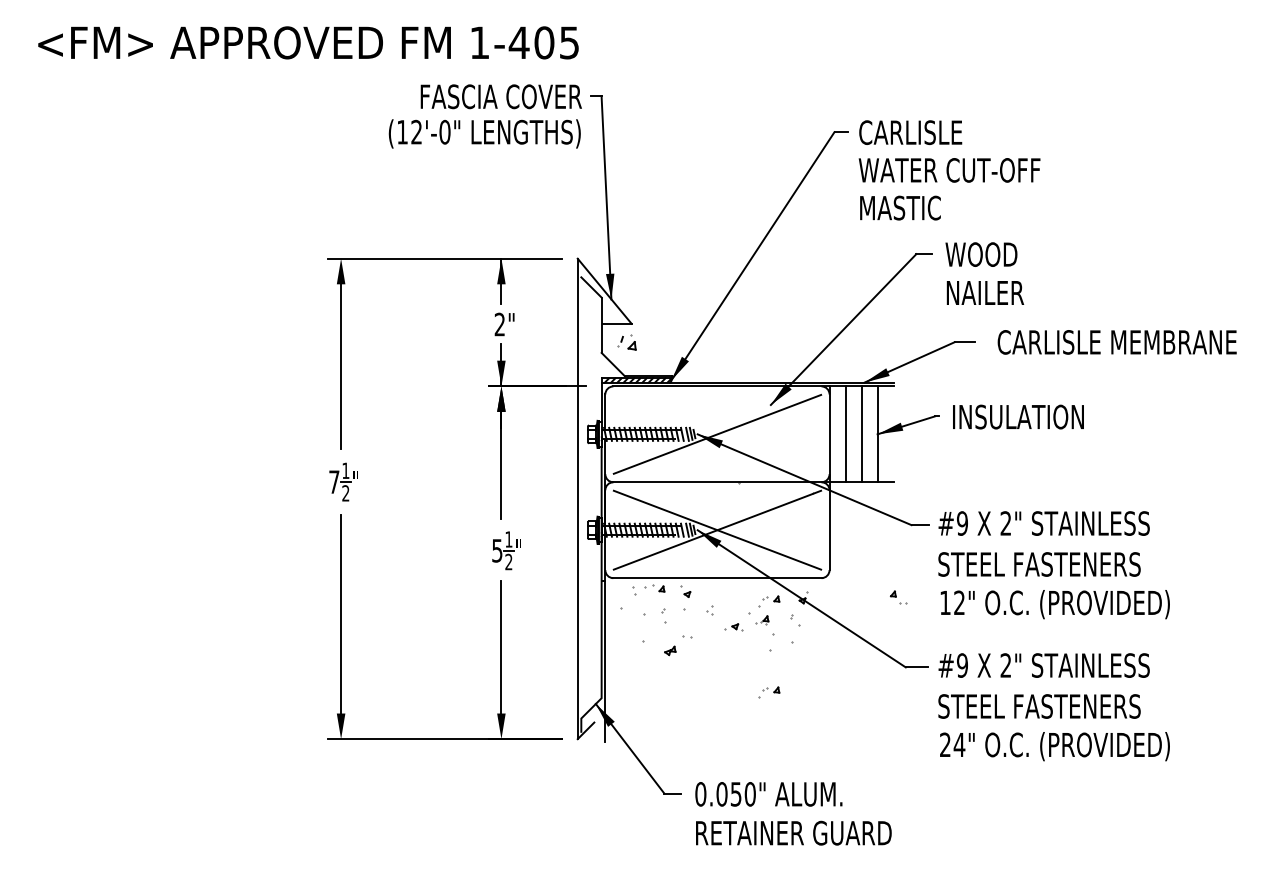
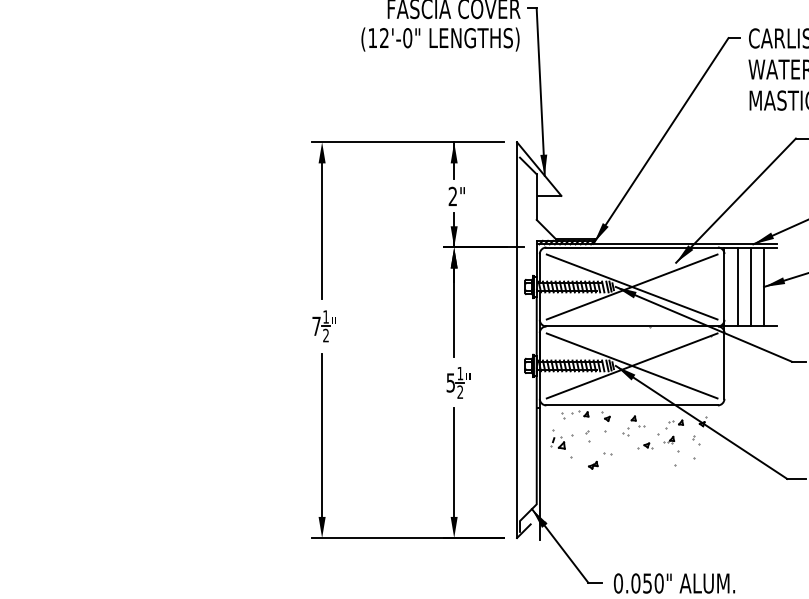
part: (626, 342) -> (557, 442), moved
line: (717, 433) -> (632, 286), added
part: (898, 597) -> (637, 421), moved
part: (769, 692) -> (675, 499), removed

